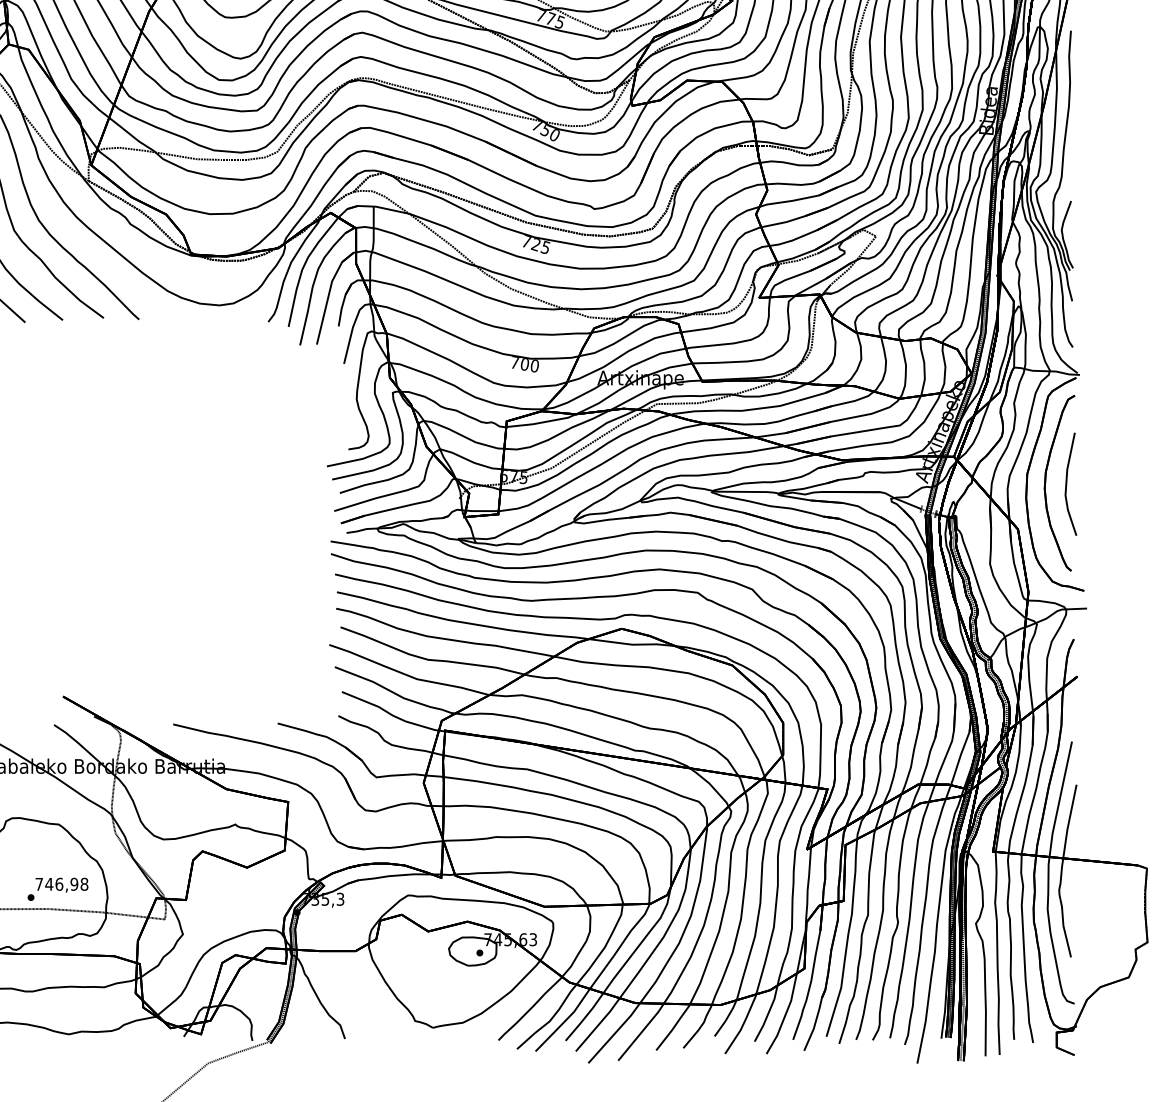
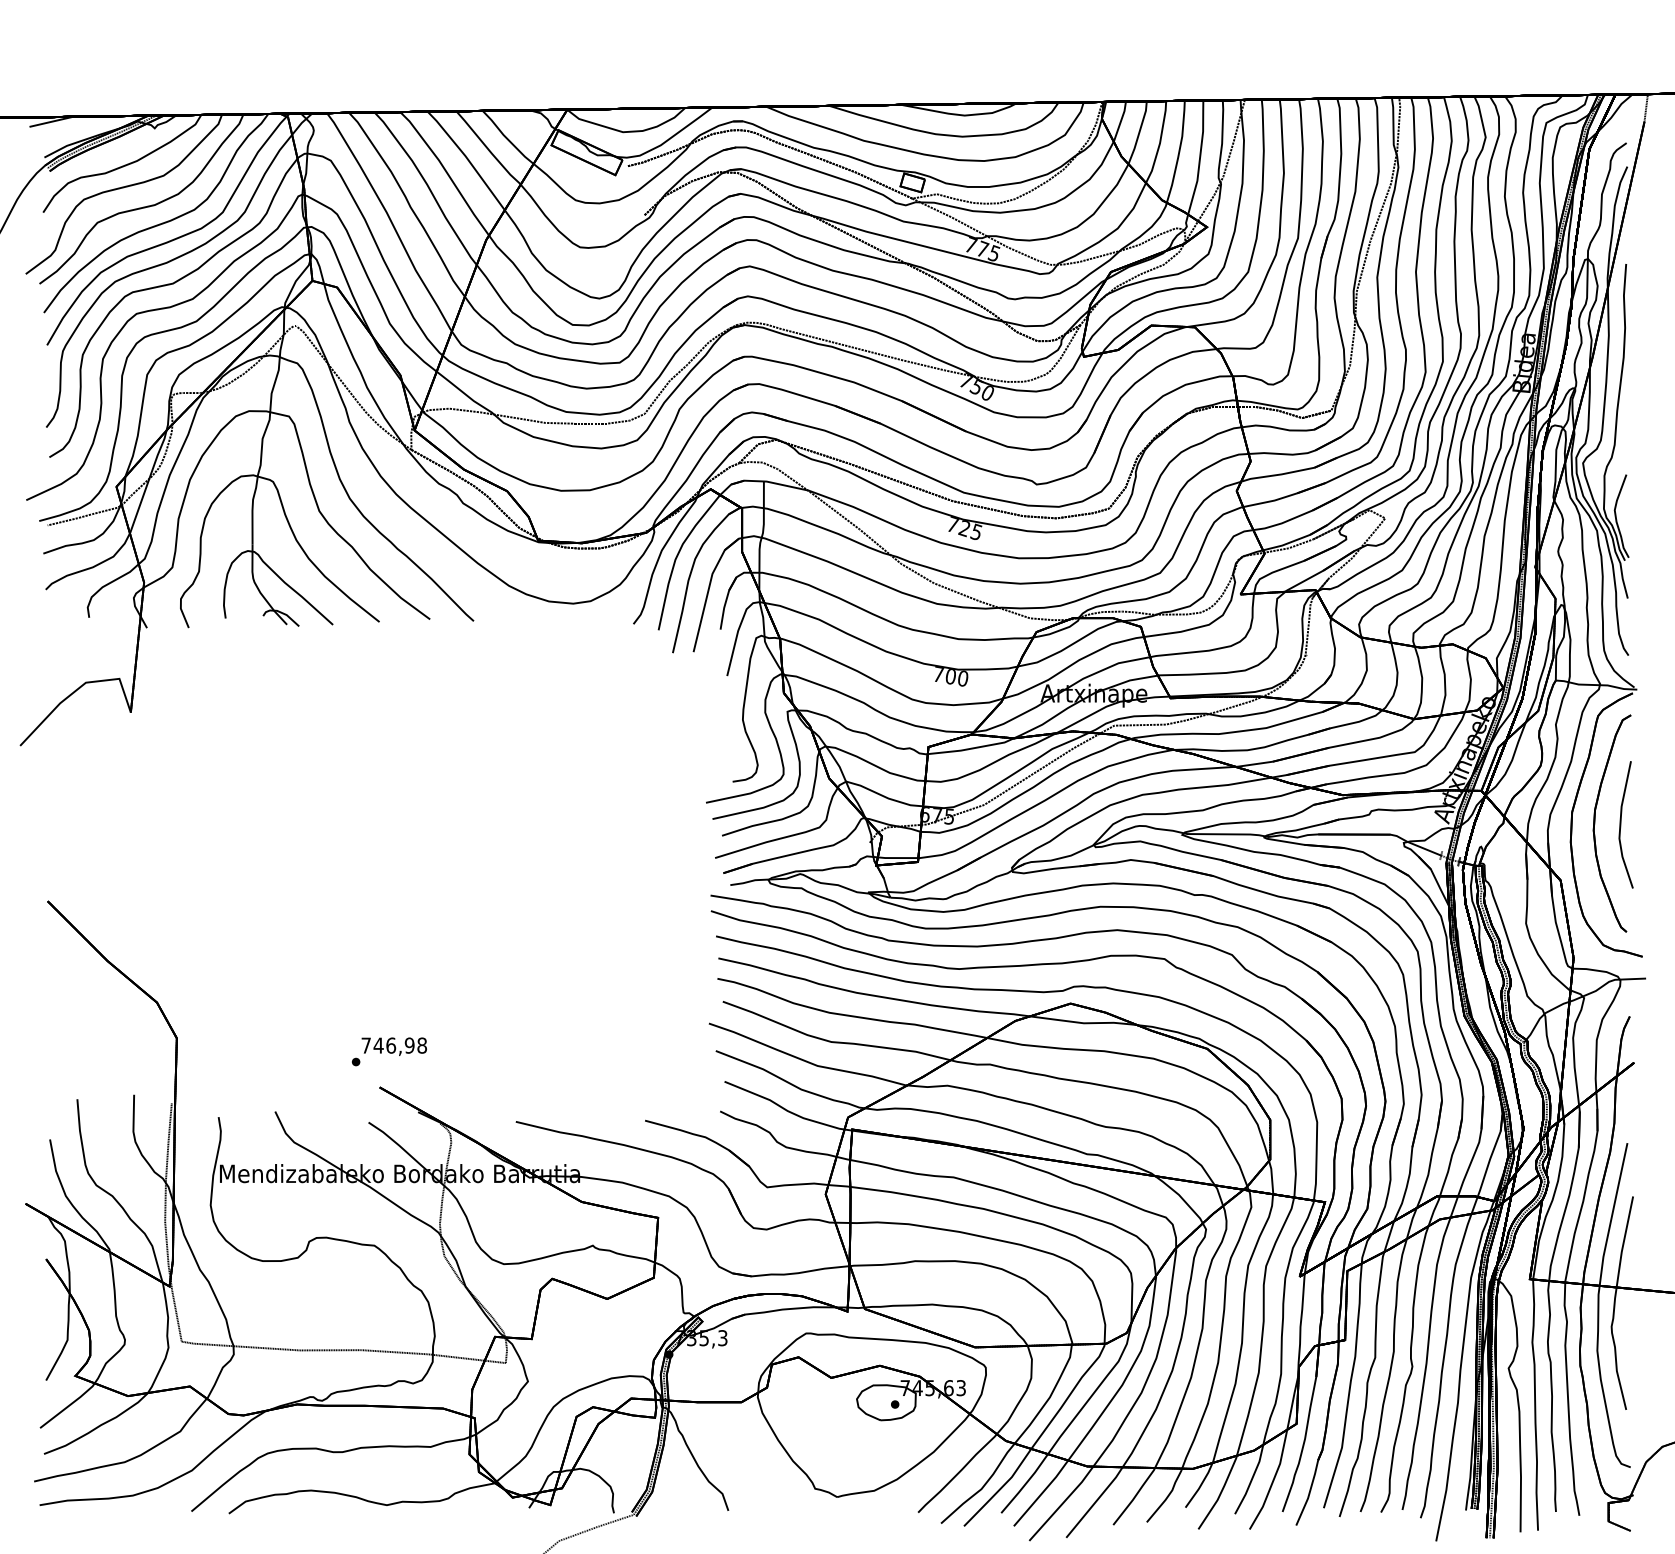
text: (58, 889) -> (389, 1051), moved

